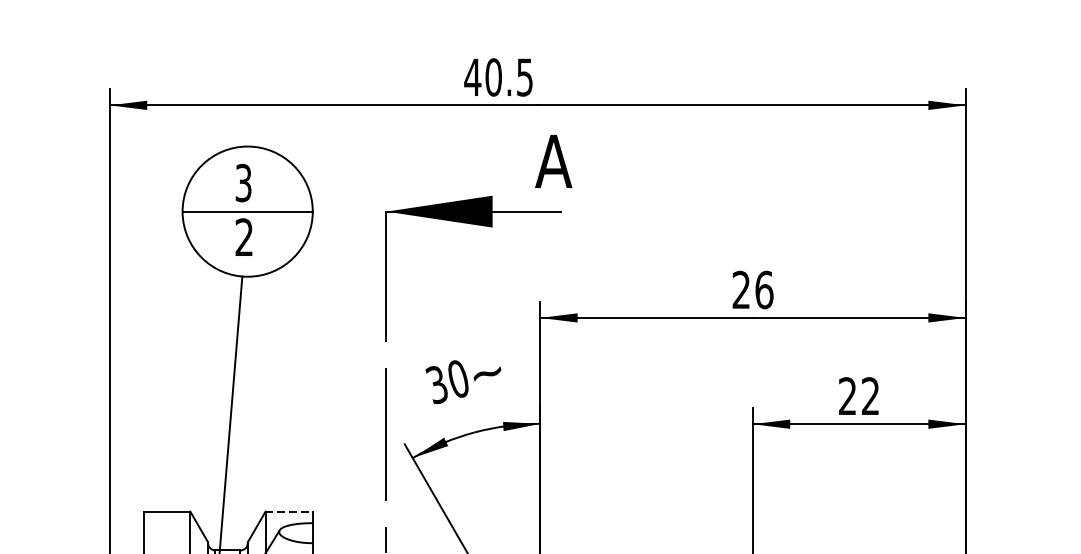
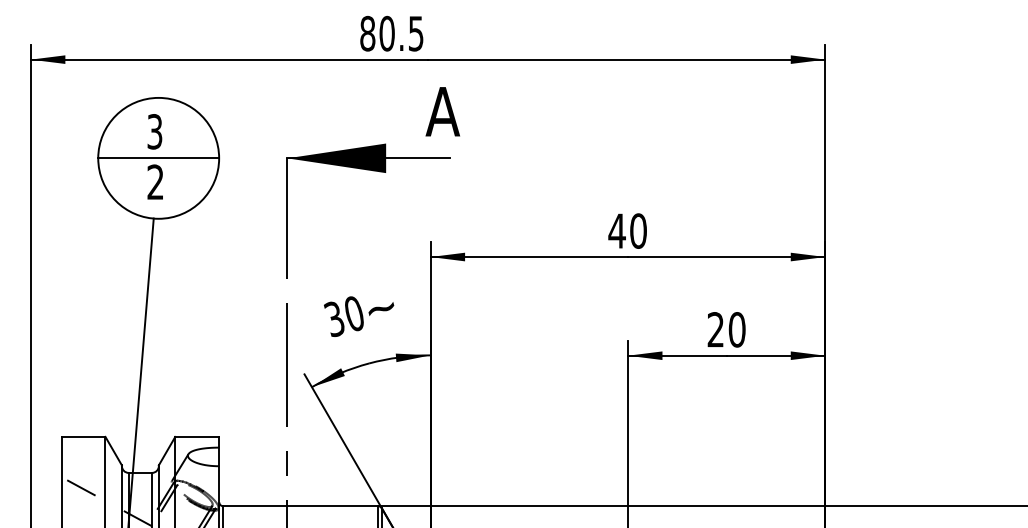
text: (472, 77) -> (367, 33), 40.5 -> 80.5
text: (752, 289) -> (627, 230), 26 -> 40
text: (869, 395) -> (736, 329), 22 -> 20
line: (289, 511) -> (197, 436), dashed -> solid

